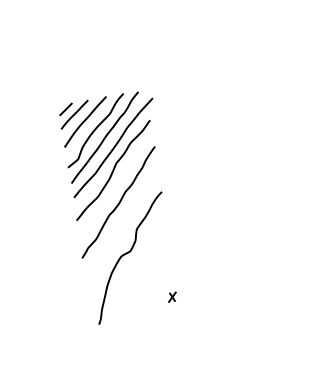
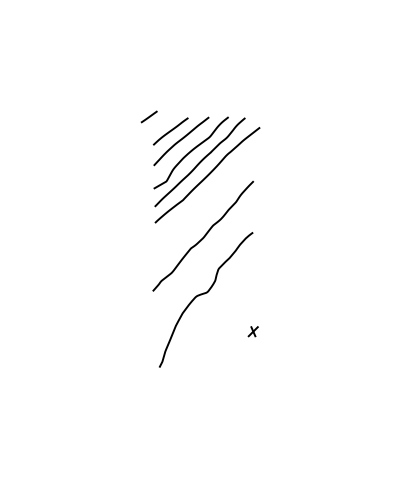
line: (65, 109) -> (148, 116), moved
curve: (113, 170) -> (203, 200), removed
part: (171, 297) -> (252, 331), moved

